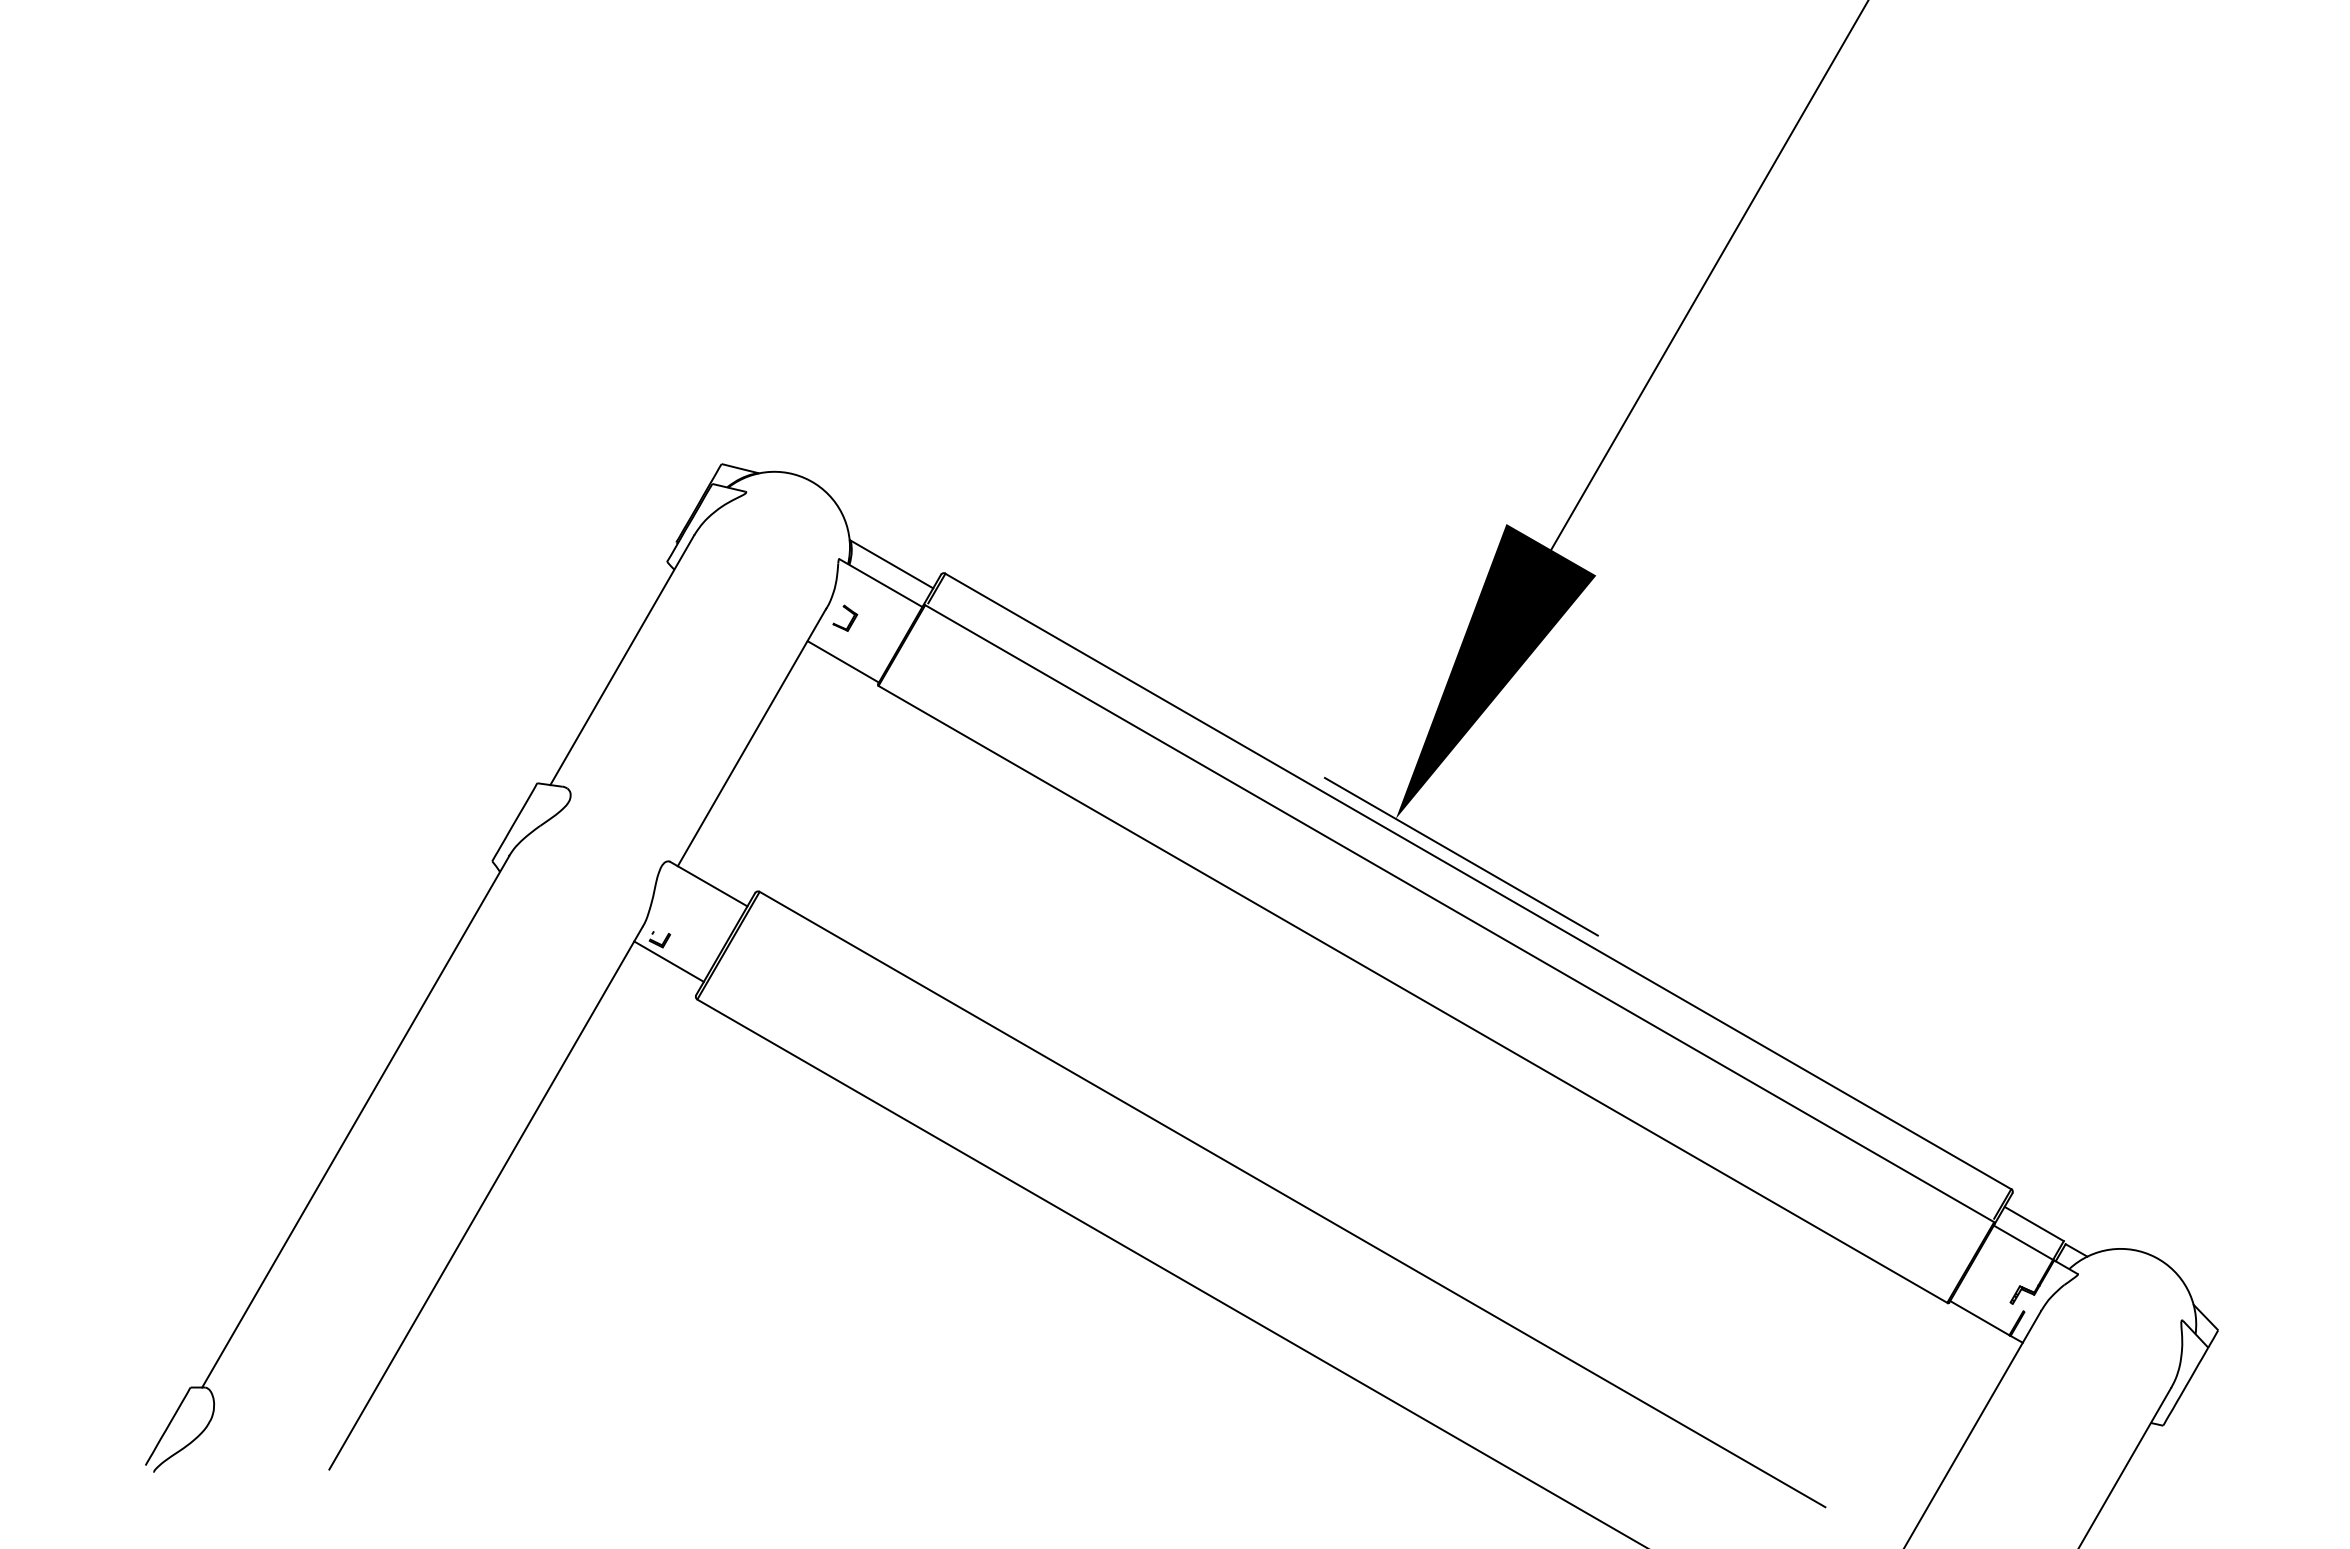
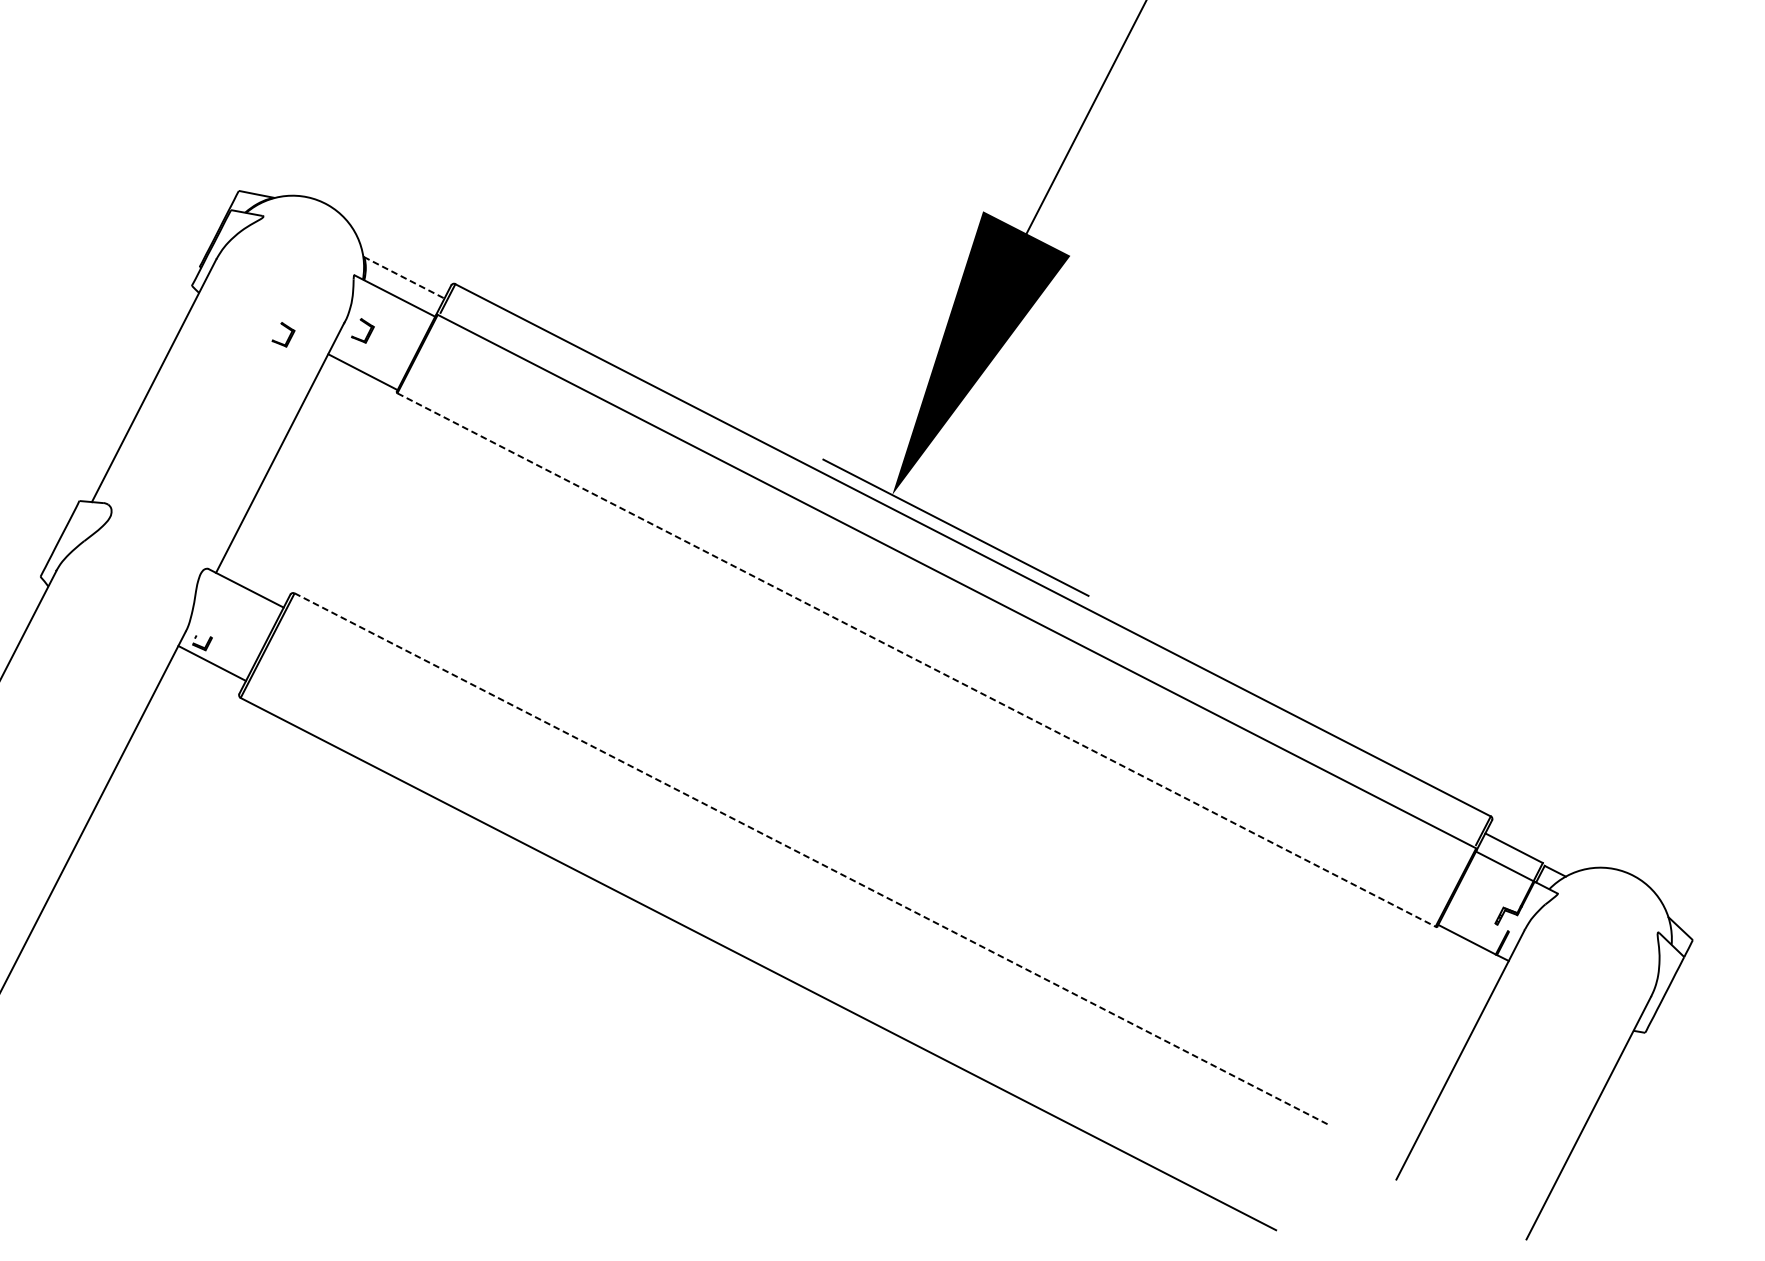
line: (892, 564) -> (404, 277), solid -> dashed
part: (761, 617) -> (283, 334), added
line: (1413, 994) -> (917, 660), solid -> dashed
line: (1292, 1199) -> (812, 859), solid -> dashed

